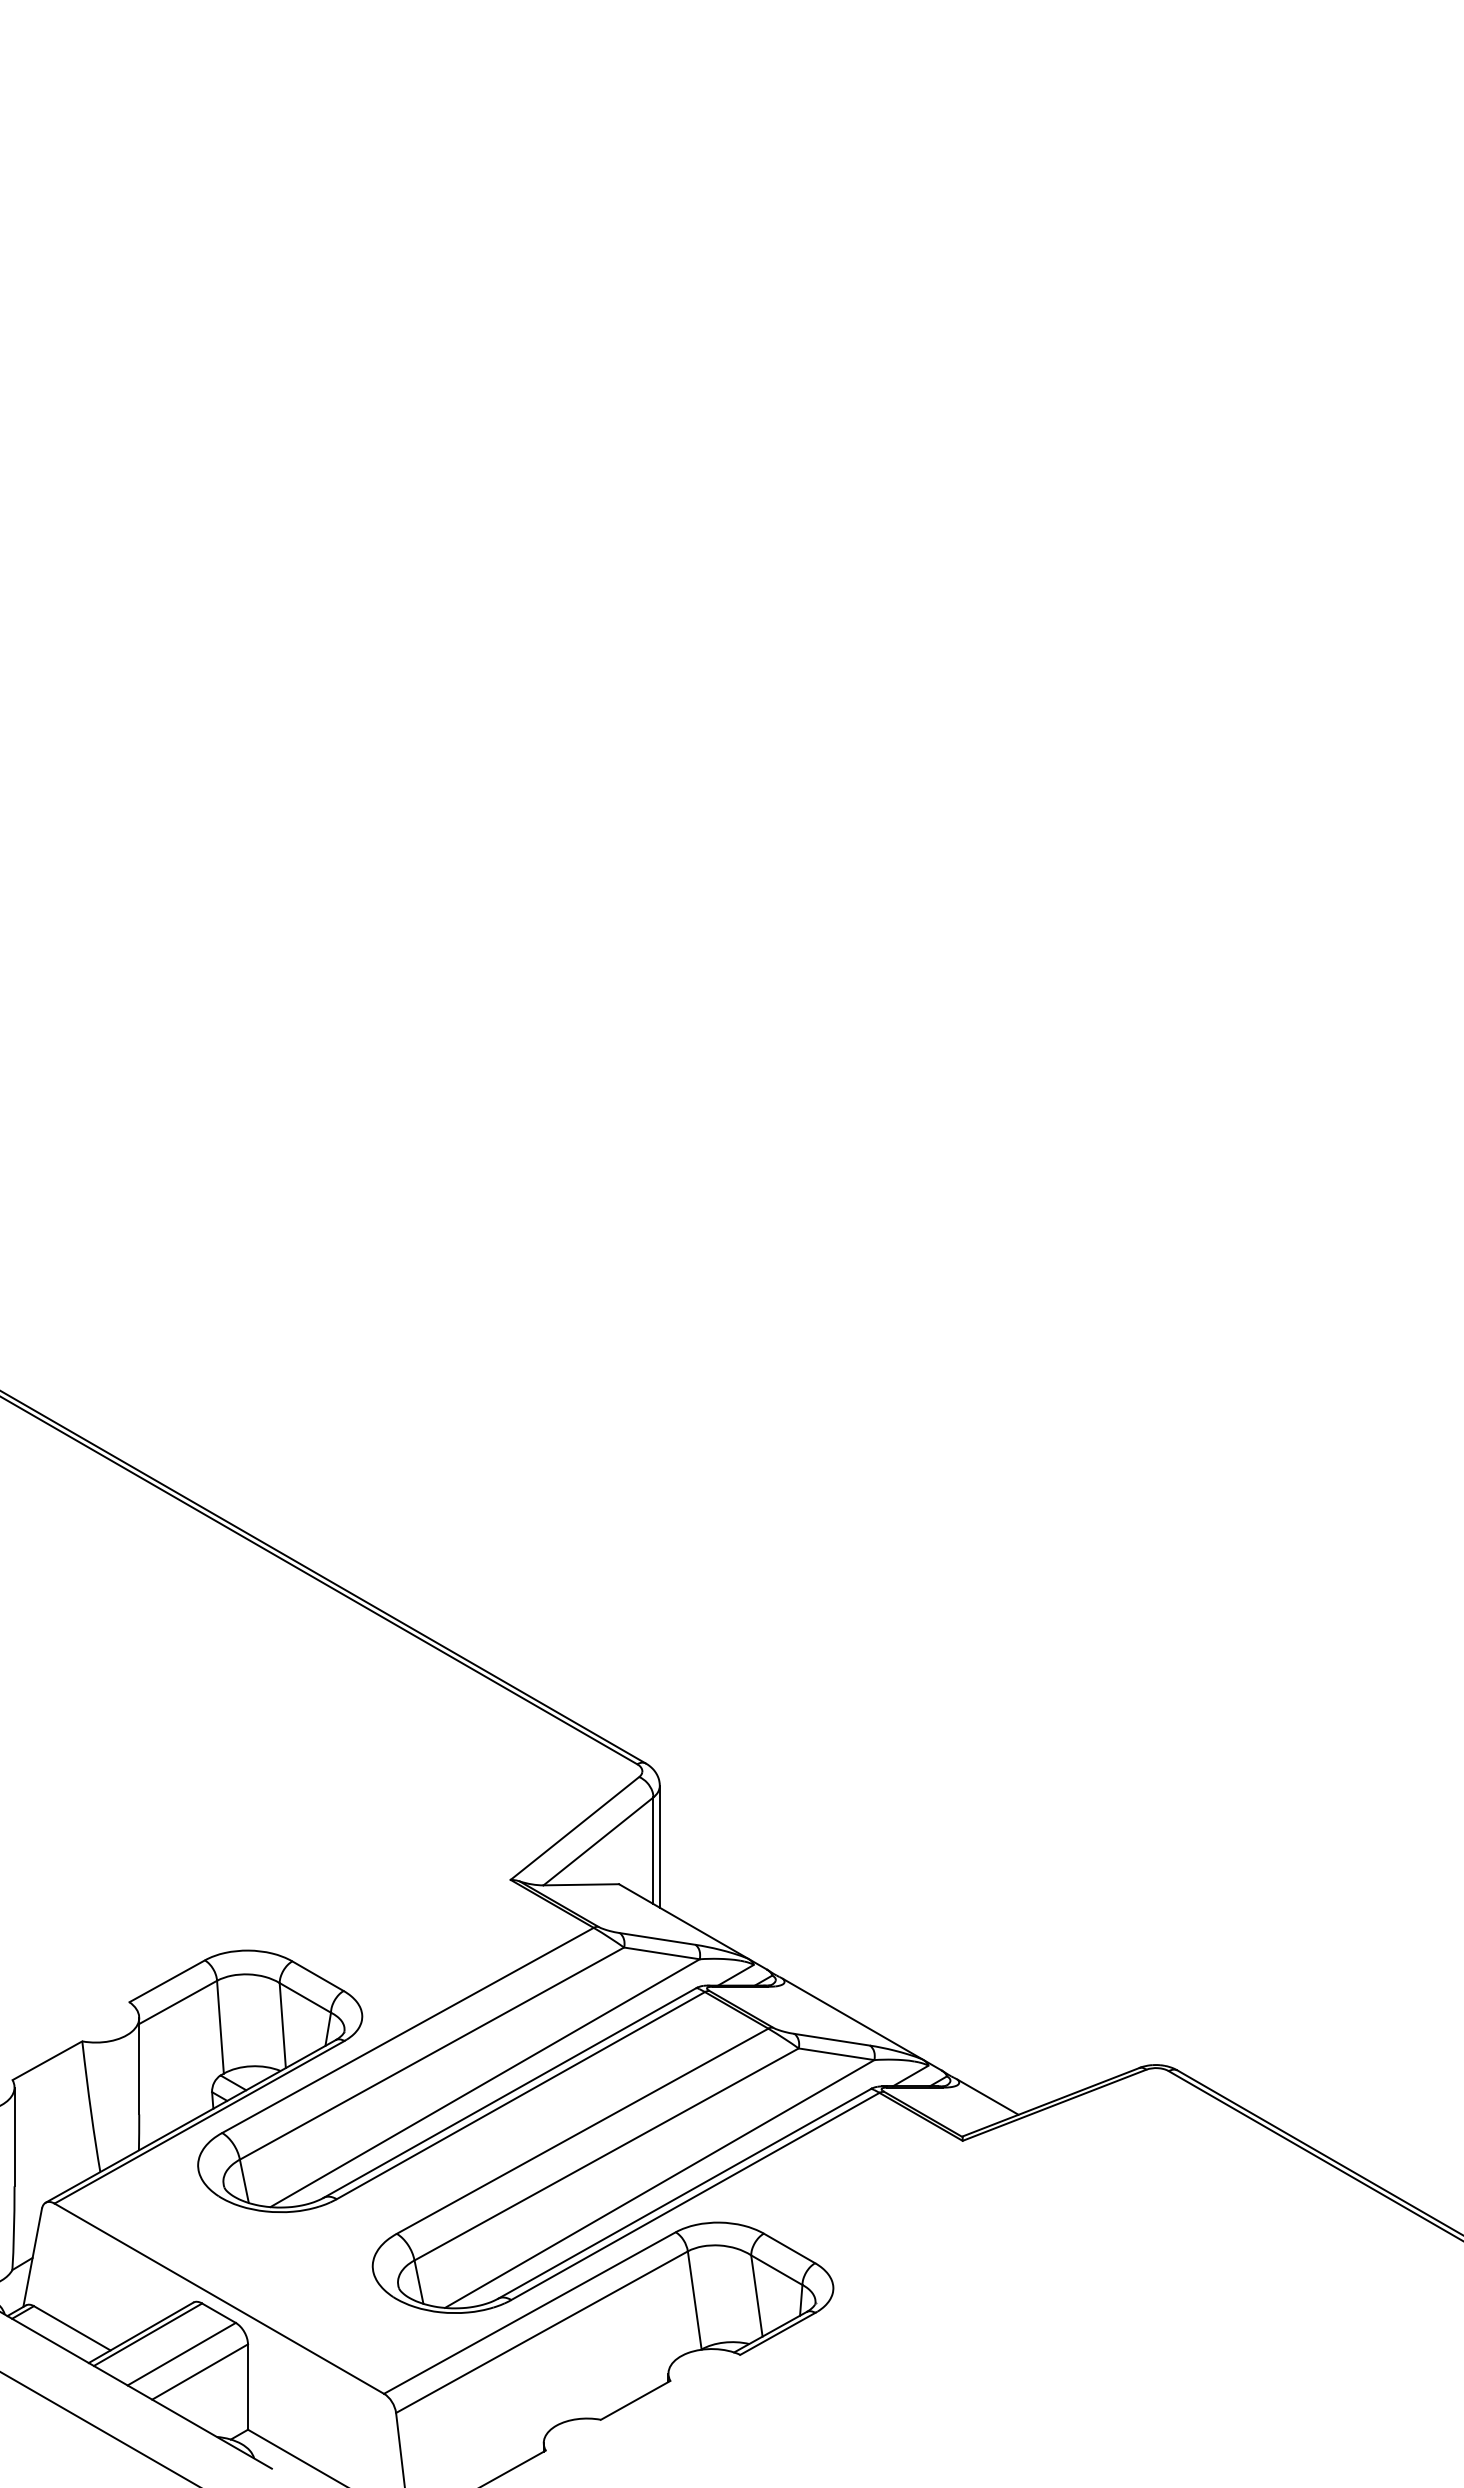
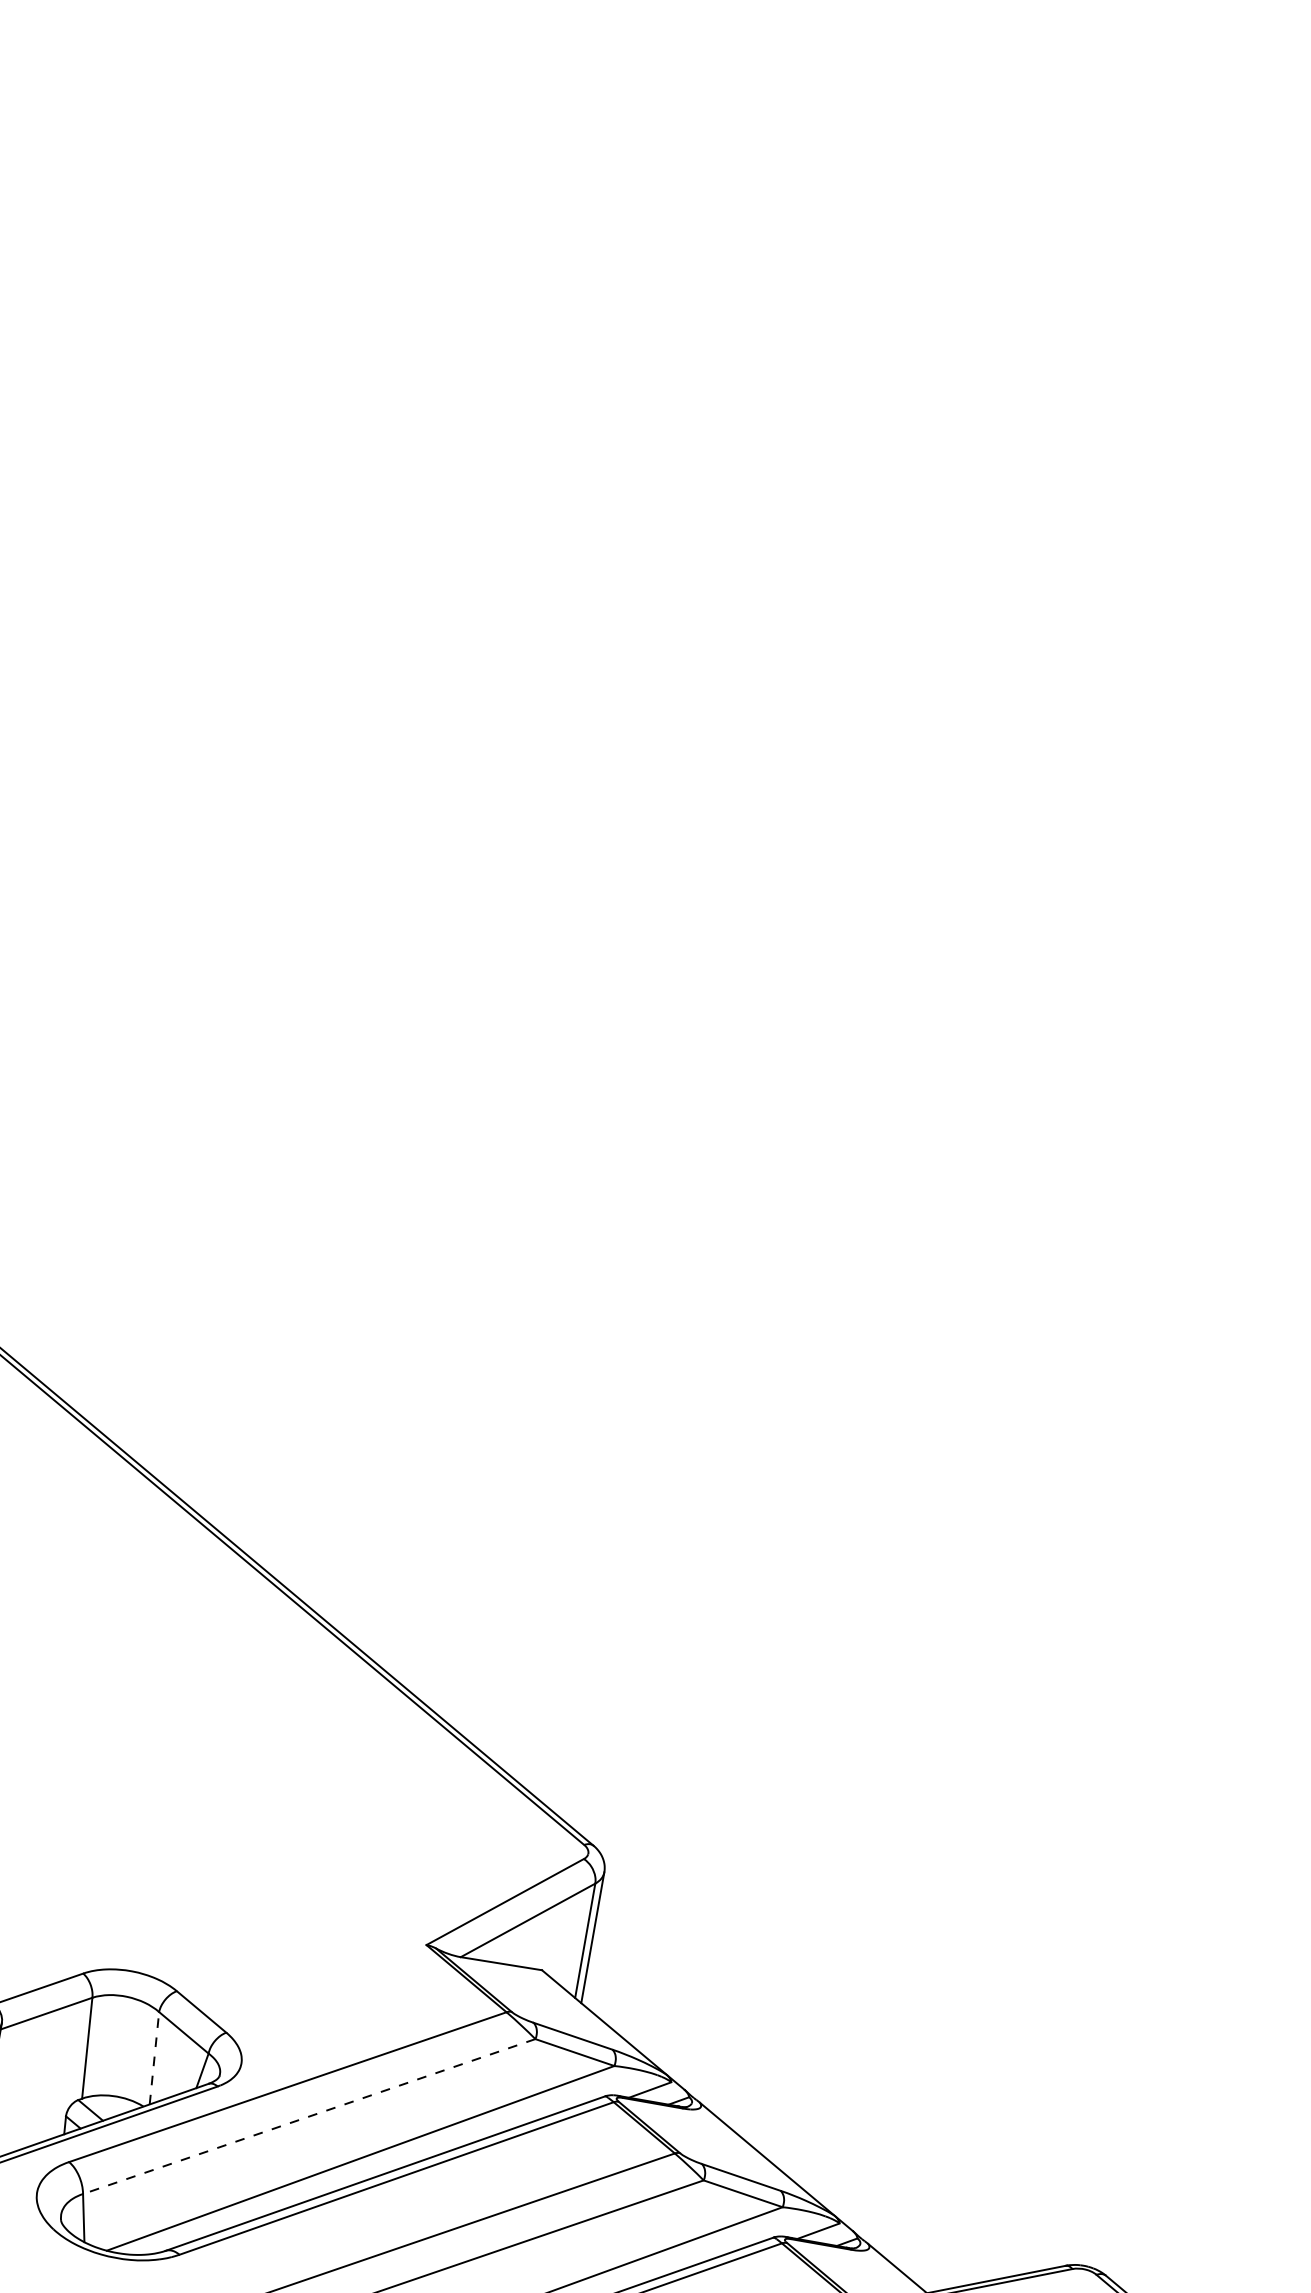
line: (282, 2025) -> (154, 2058), solid -> dashed
line: (431, 2053) -> (308, 2116), solid -> dashed

